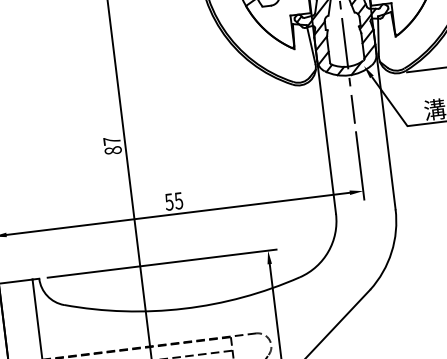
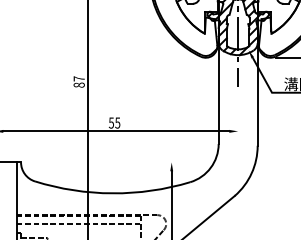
line: (360, 165) -> (238, 114), removed
line: (161, 263) -> (101, 162), removed

